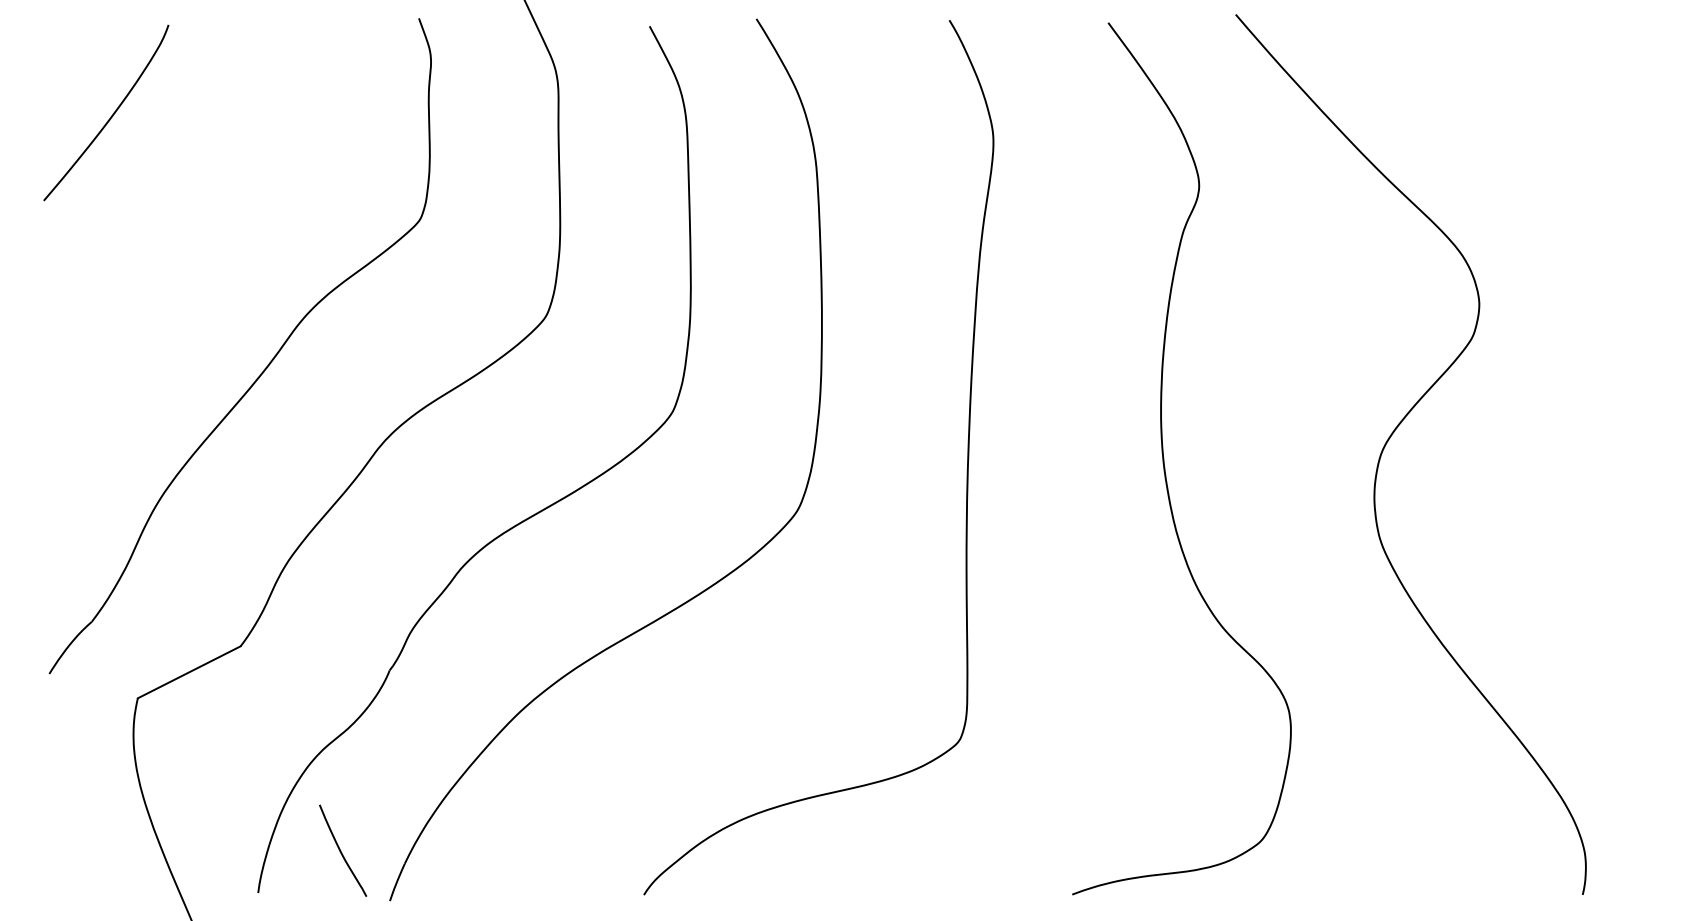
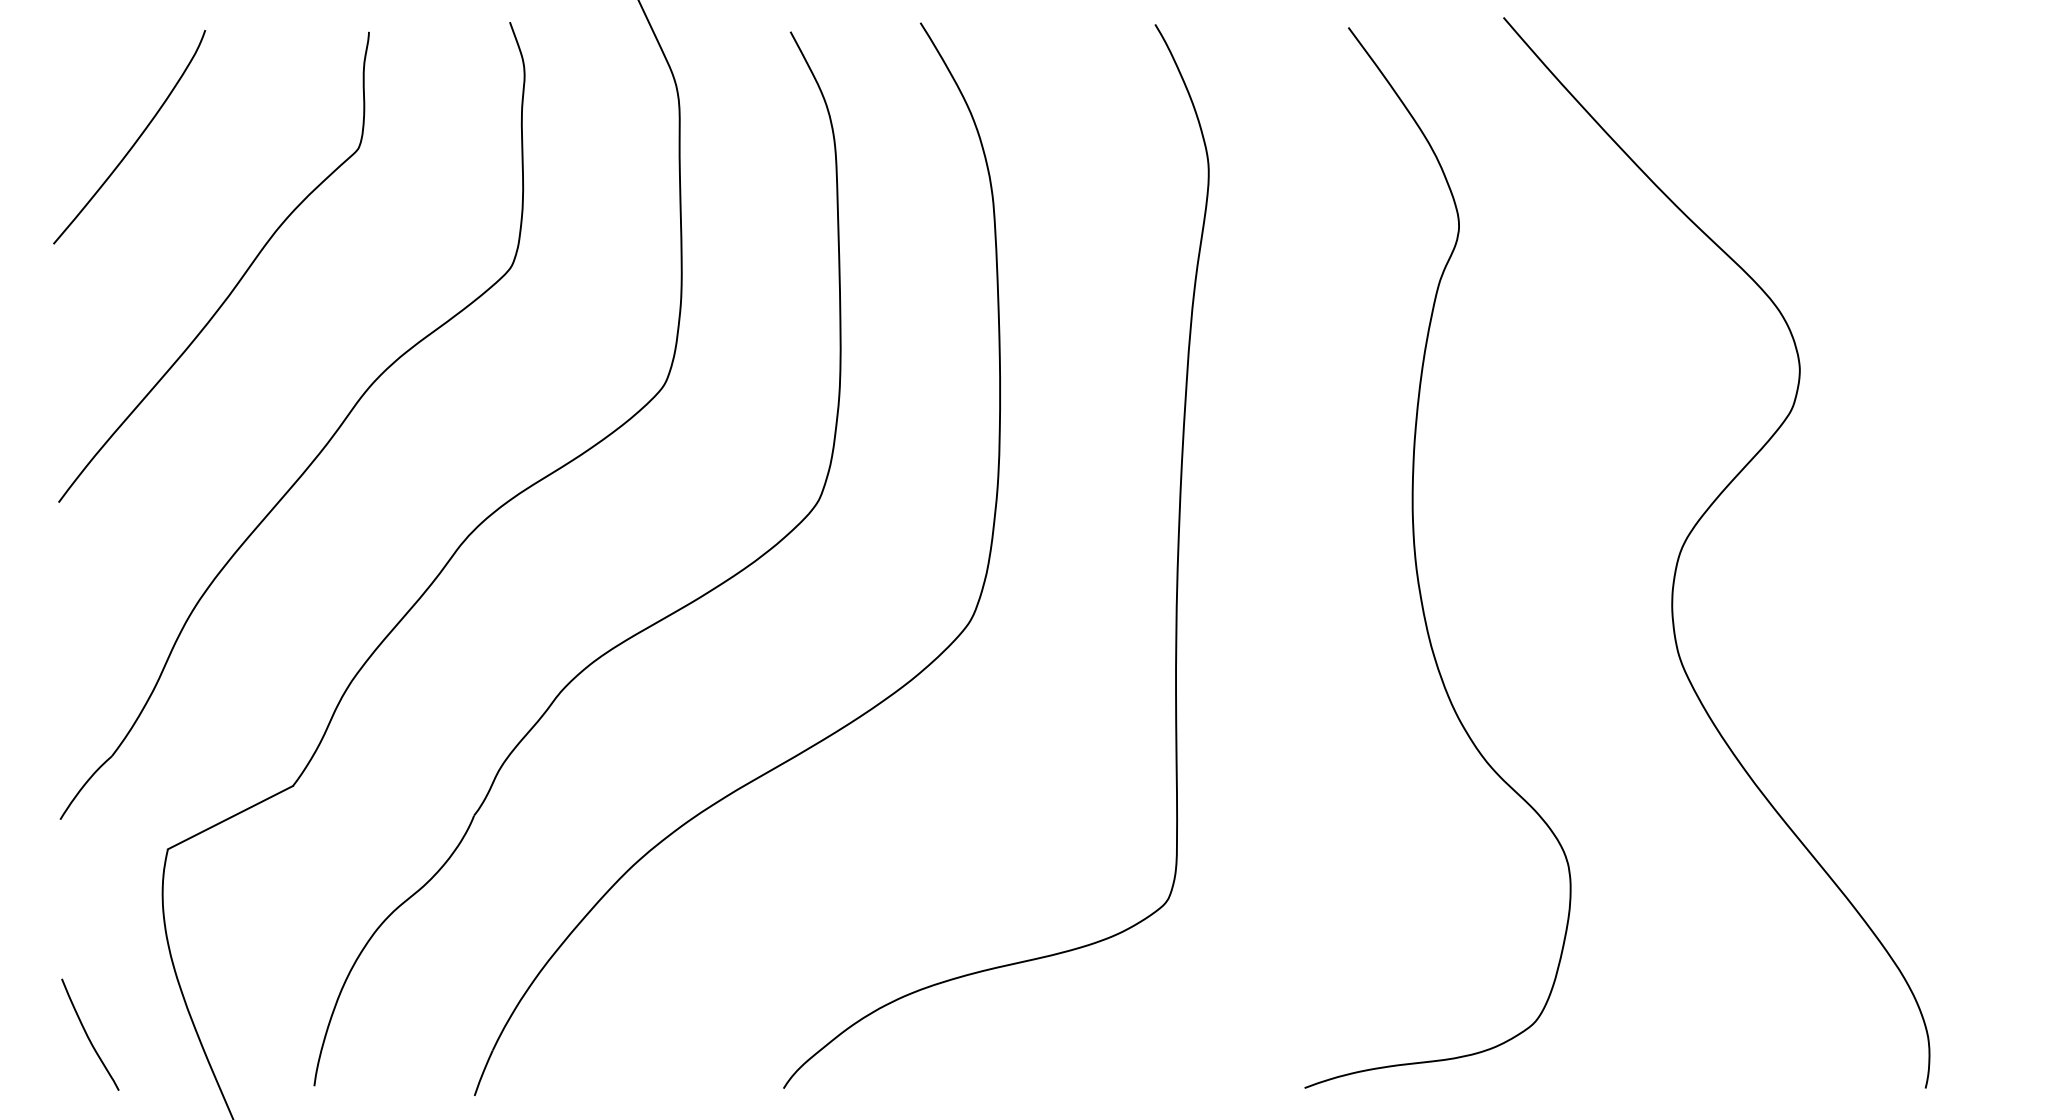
curve: (194, 232) -> (236, 282), added
curve: (341, 850) -> (88, 1034), moved

